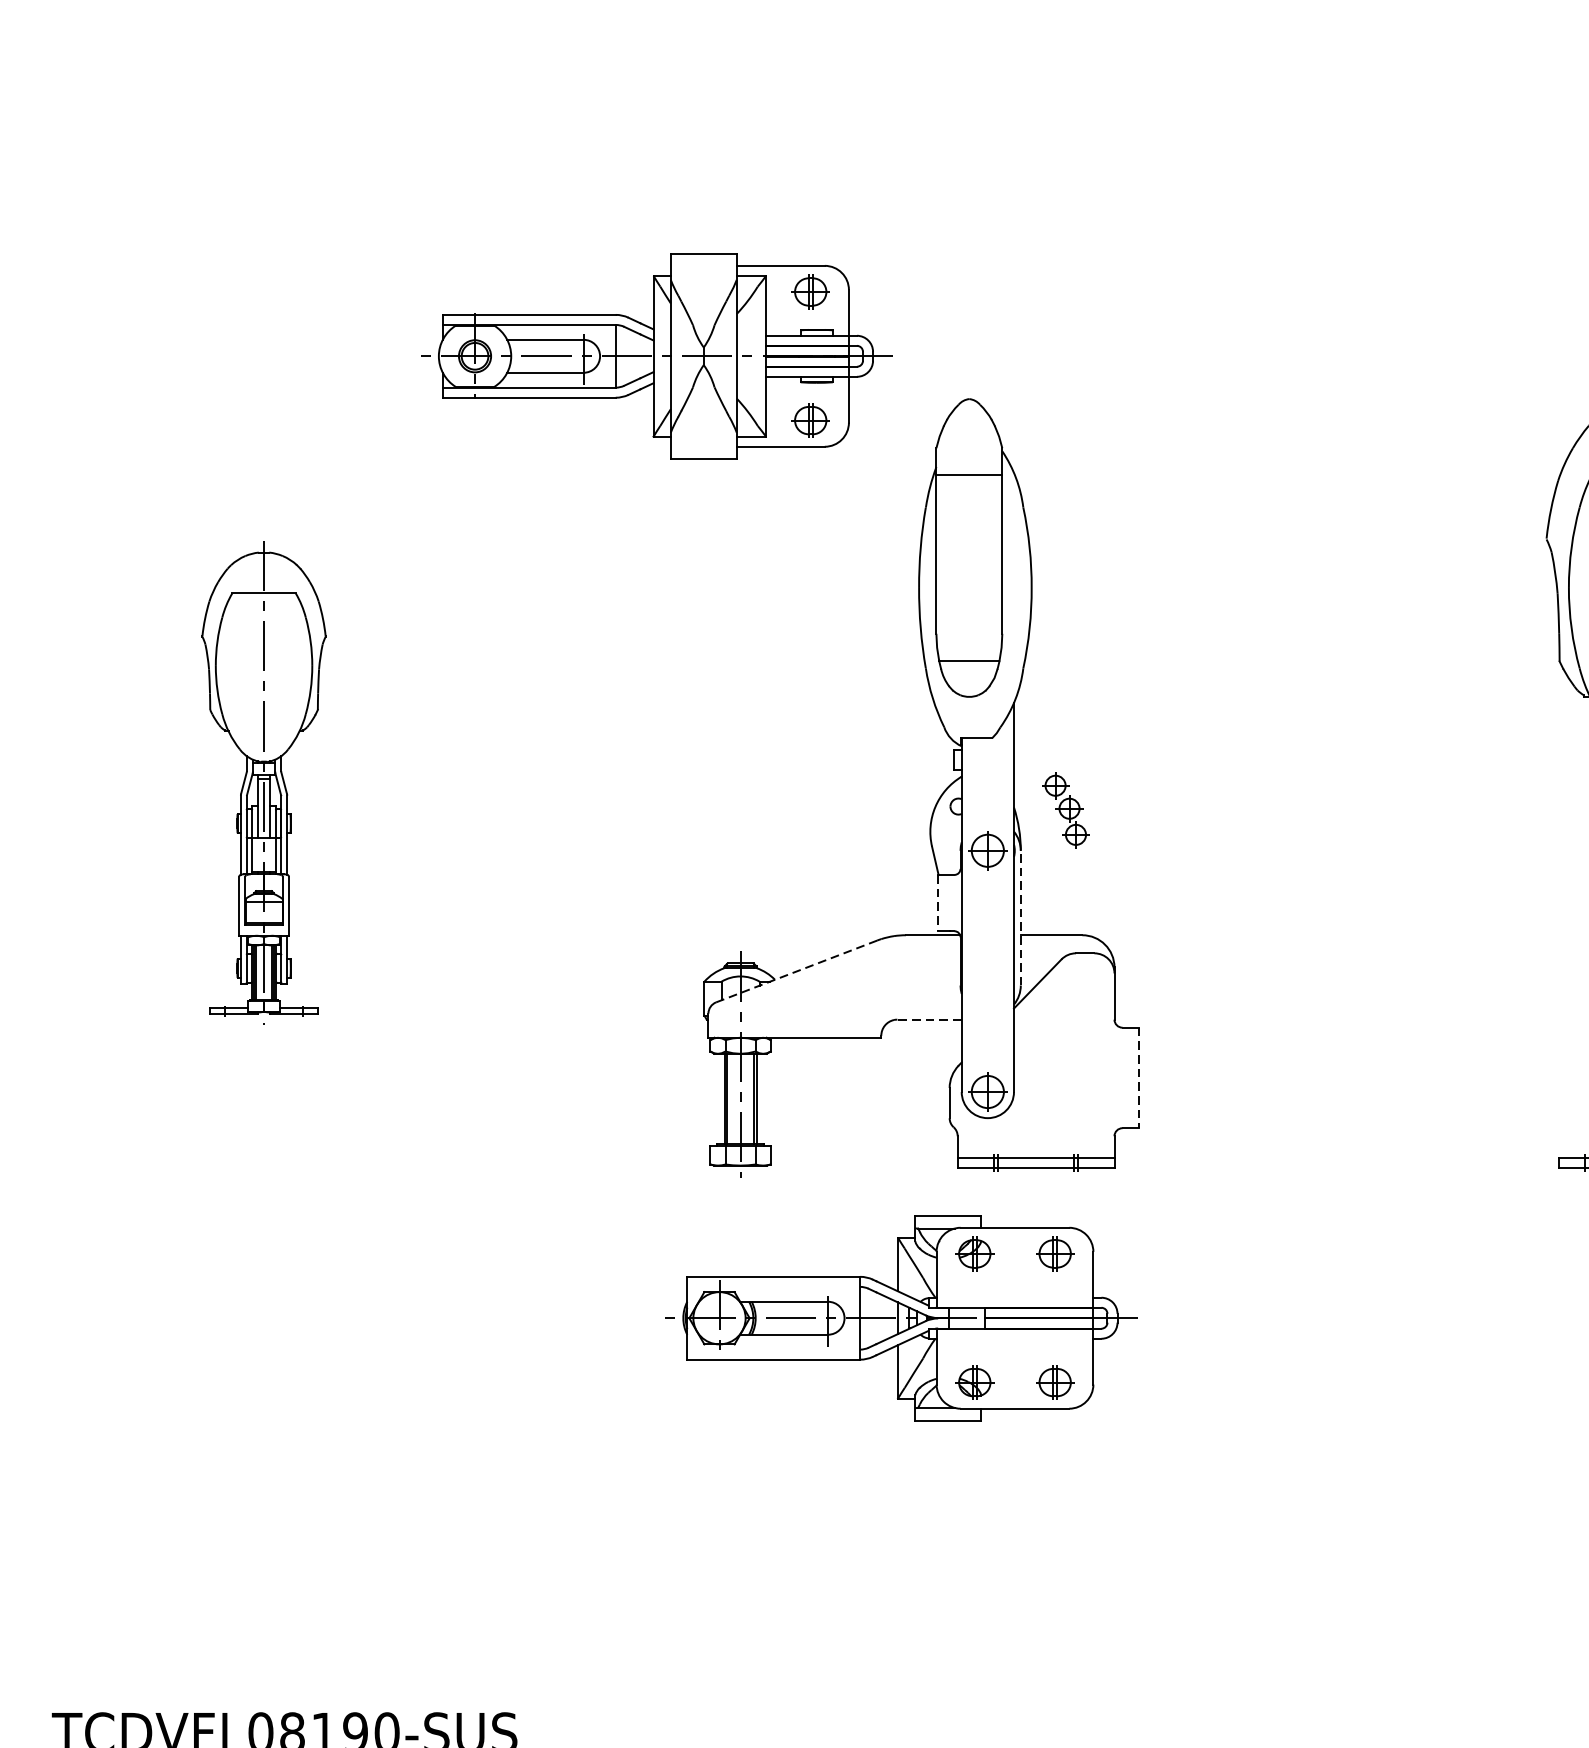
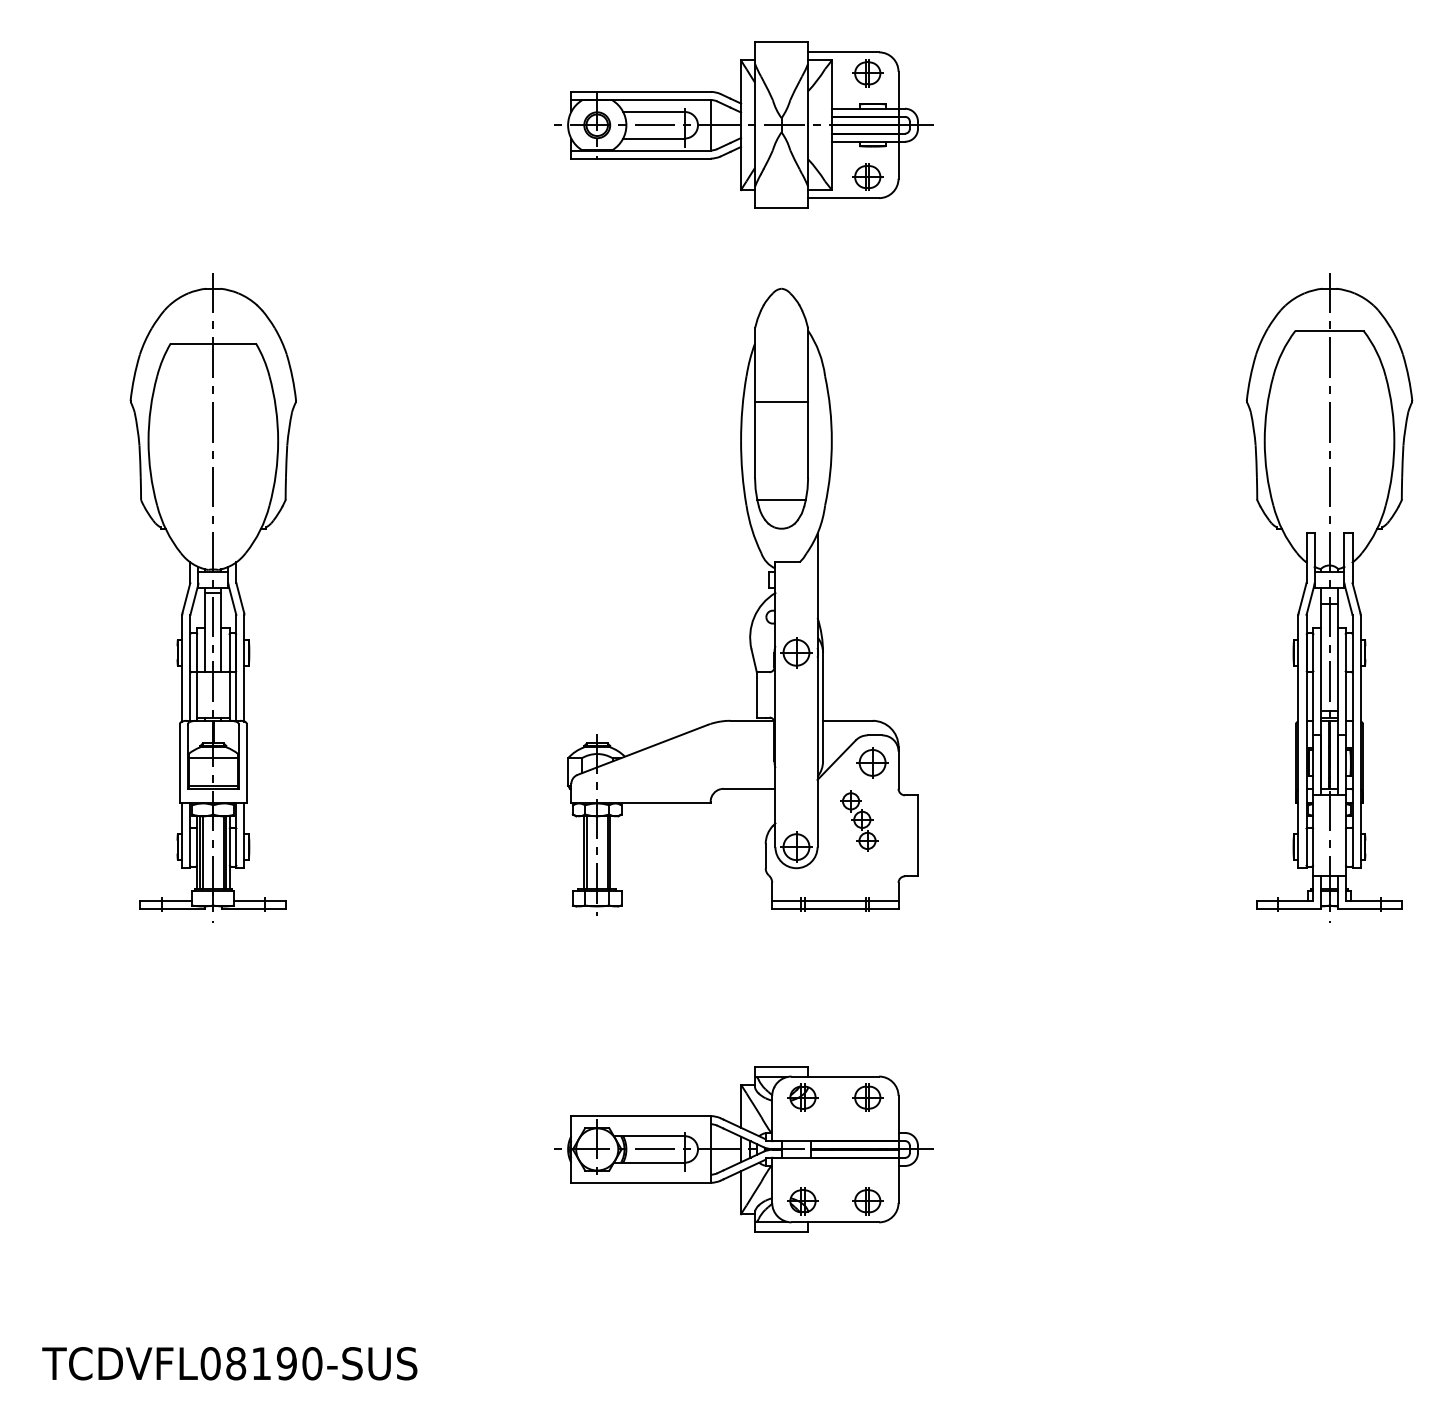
part: (656, 355) -> (743, 124), moved
line: (969, 474) -> (781, 401), moved
part: (263, 782) -> (212, 597), size x1.67
part: (1066, 809) -> (859, 820), moved
line: (938, 902) -> (756, 694), dashed -> solid
line: (1021, 917) -> (823, 706), dashed -> solid
line: (795, 972) -> (641, 750), dashed -> solid
part: (1082, 986) -> (872, 762), added
line: (929, 1019) -> (749, 788), dashed -> solid
line: (1138, 1078) -> (917, 836), dashed -> solid
part: (900, 1318) -> (743, 1149), moved

